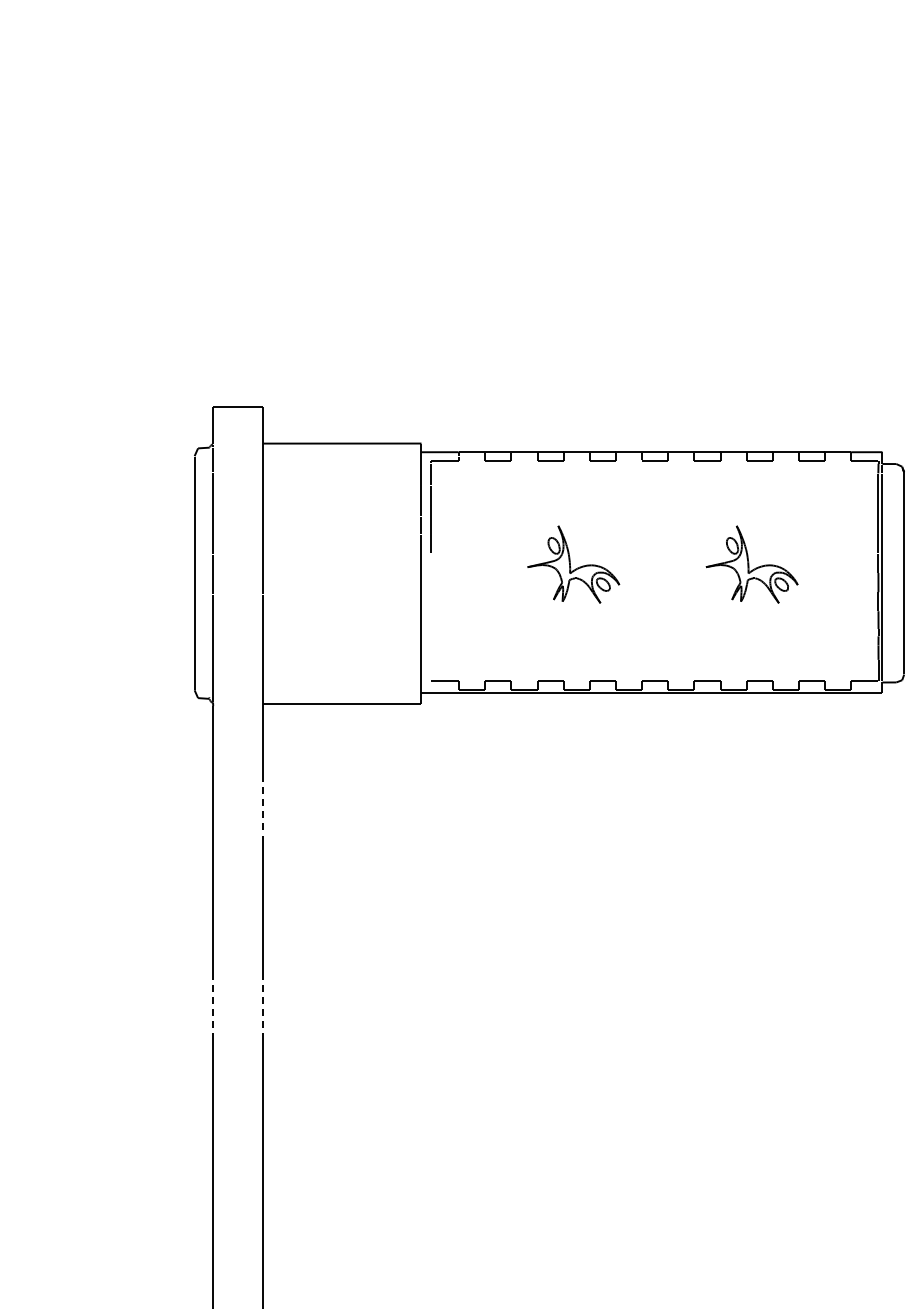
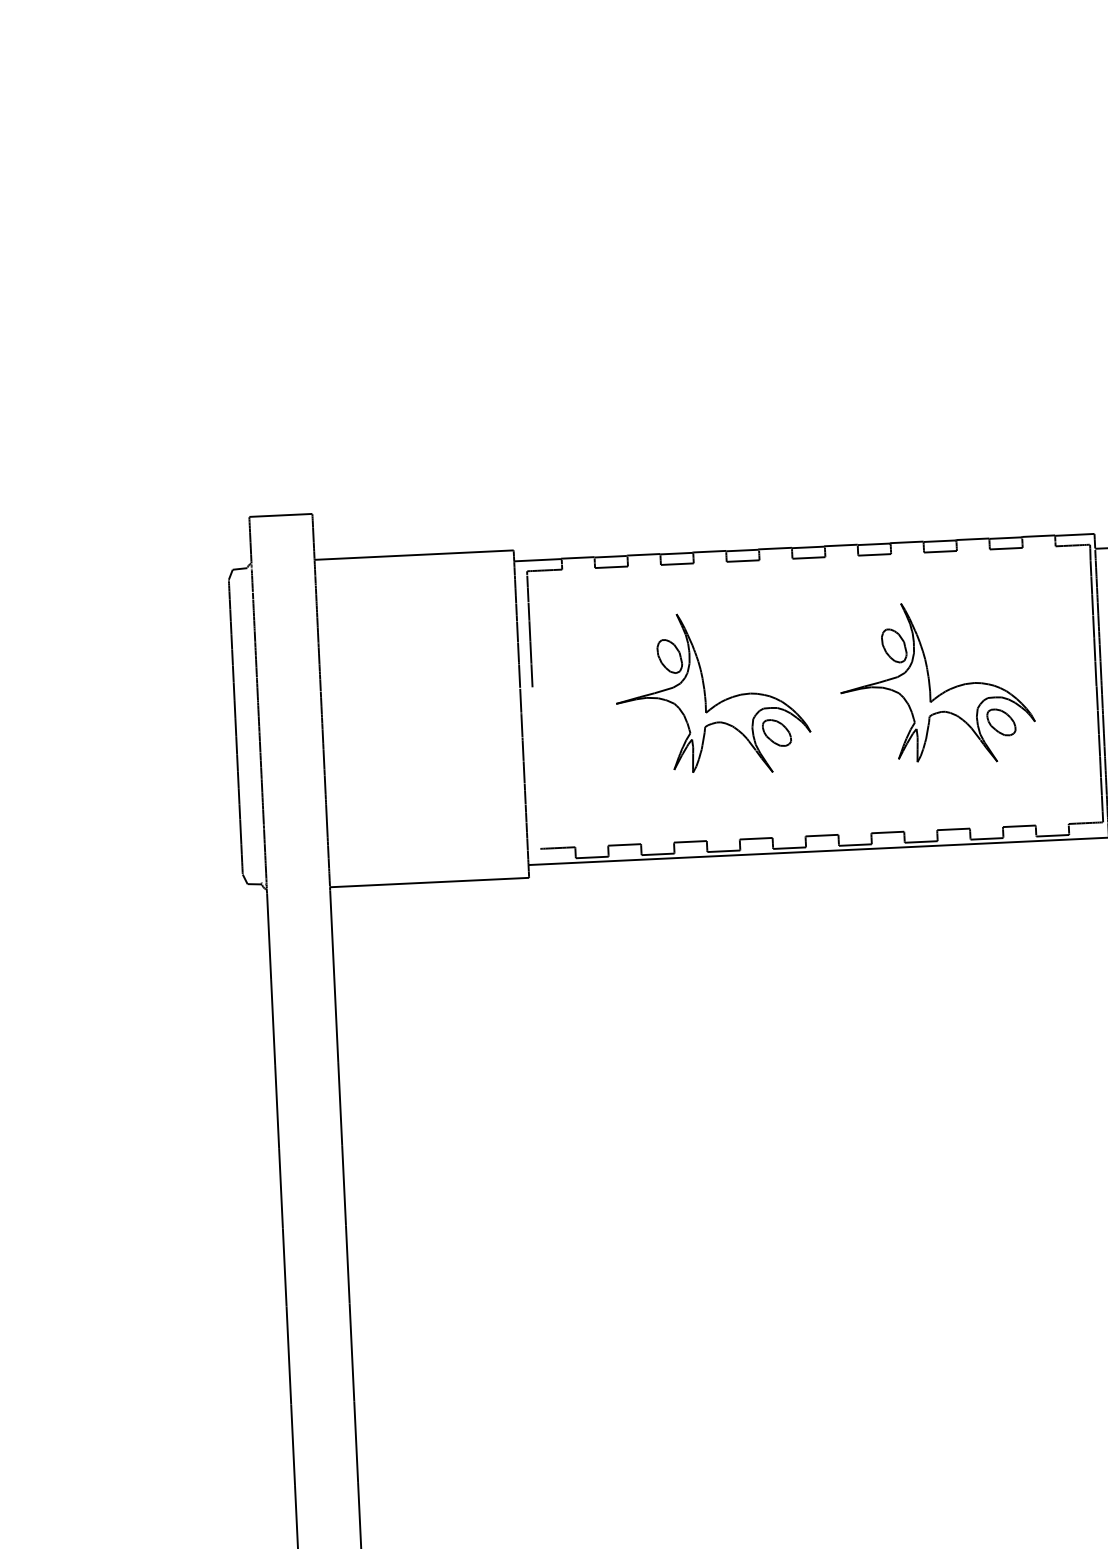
part: (573, 564) -> (712, 693), size x1.67
part: (751, 564) -> (936, 683), size x1.67
line: (263, 808) -> (336, 1019), dashed -> solid
line: (213, 1003) -> (285, 1267), dashed -> solid
line: (263, 1003) -> (348, 1264), dashed -> solid

